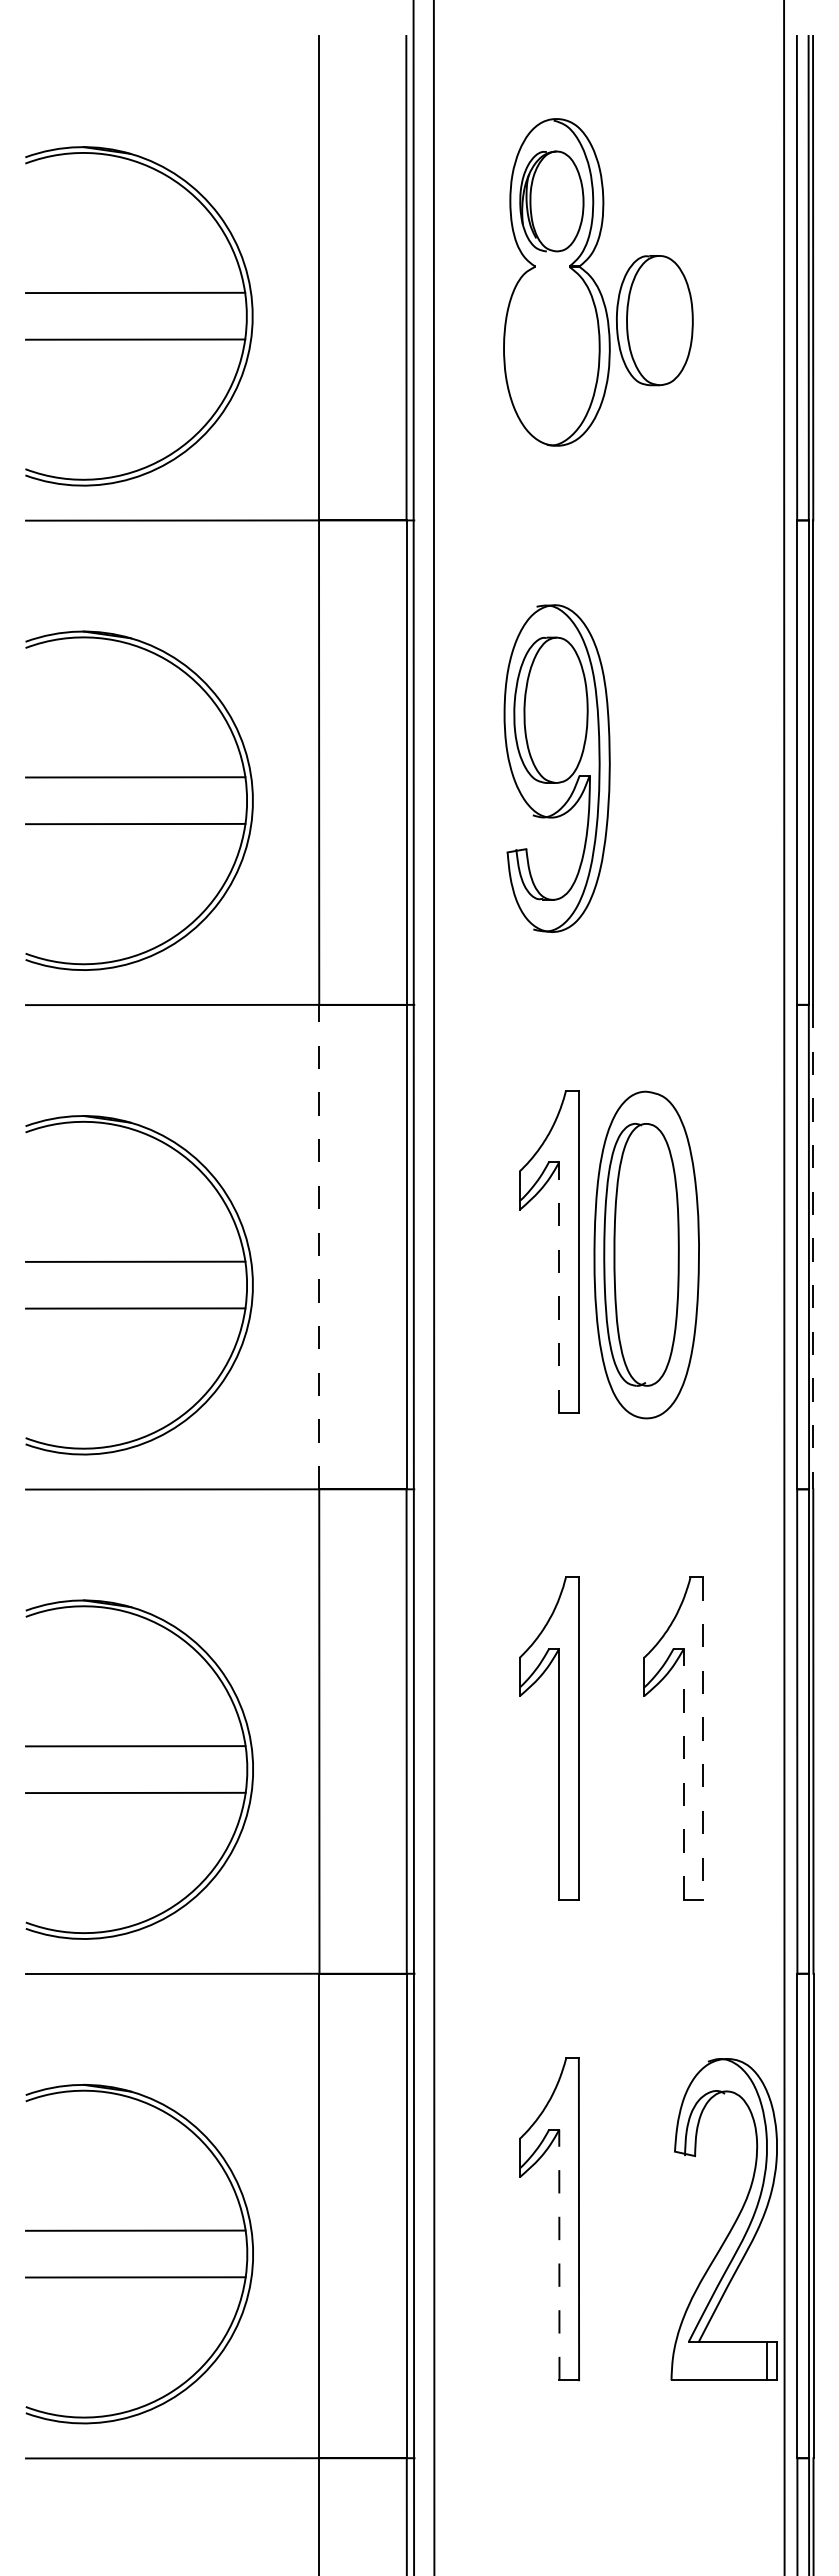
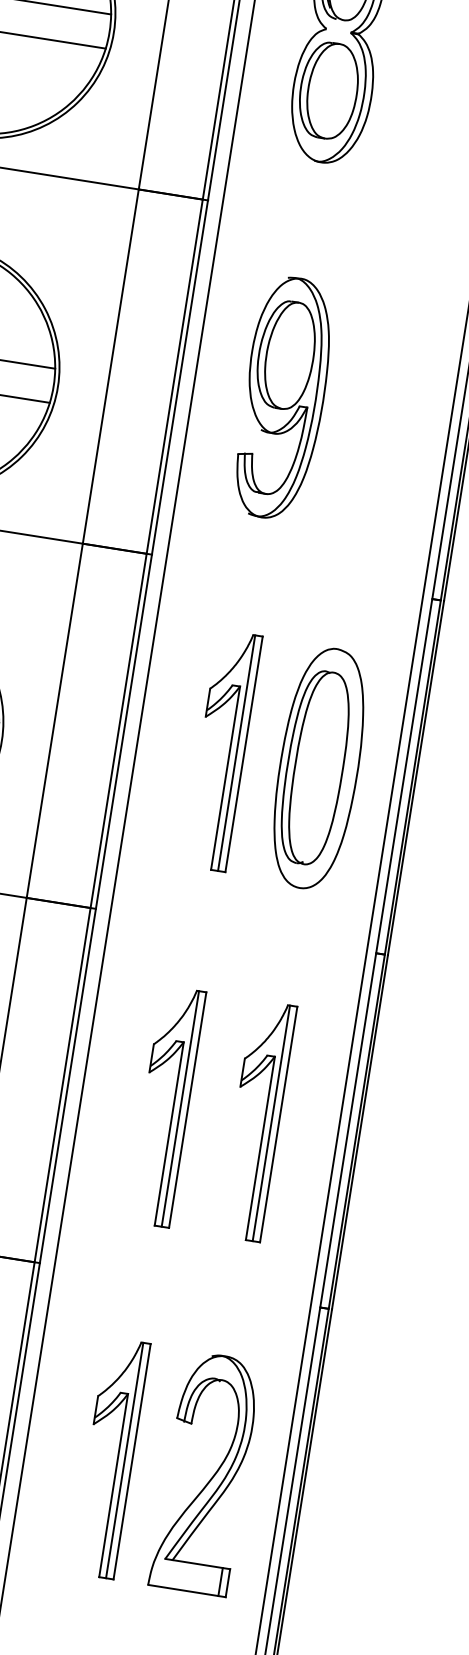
part: (654, 320) -> (328, 90), moved
line: (319, 1246) -> (55, 720), dashed -> solid
line: (813, 1247) -> (416, 778), dashed -> solid
line: (568, 1251) -> (236, 752), added
part: (646, 1254) -> (318, 768), moved
line: (559, 1287) -> (225, 778), dashed -> solid
line: (568, 1738) -> (180, 1108), added
line: (693, 1738) -> (271, 1123), added
line: (703, 1738) -> (278, 1124), dashed -> solid
line: (683, 1773) -> (260, 1147), dashed -> solid
line: (568, 2219) -> (124, 1460), added
part: (733, 2223) -> (211, 1477), moved
line: (559, 2254) -> (113, 1485), dashed -> solid

